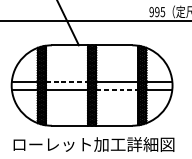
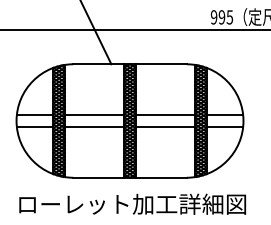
line: (66, 81) -> (94, 115), dashed -> solid
line: (117, 89) -> (165, 126), dashed -> solid

